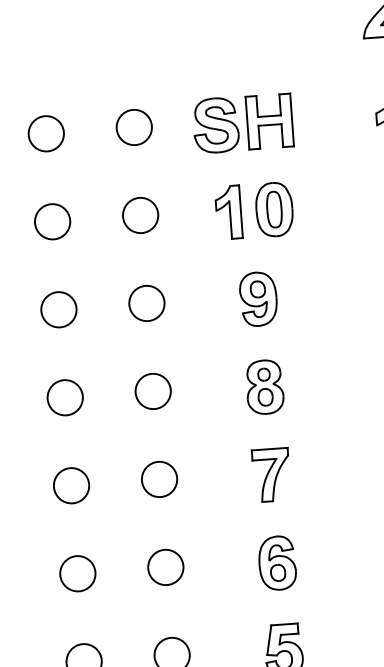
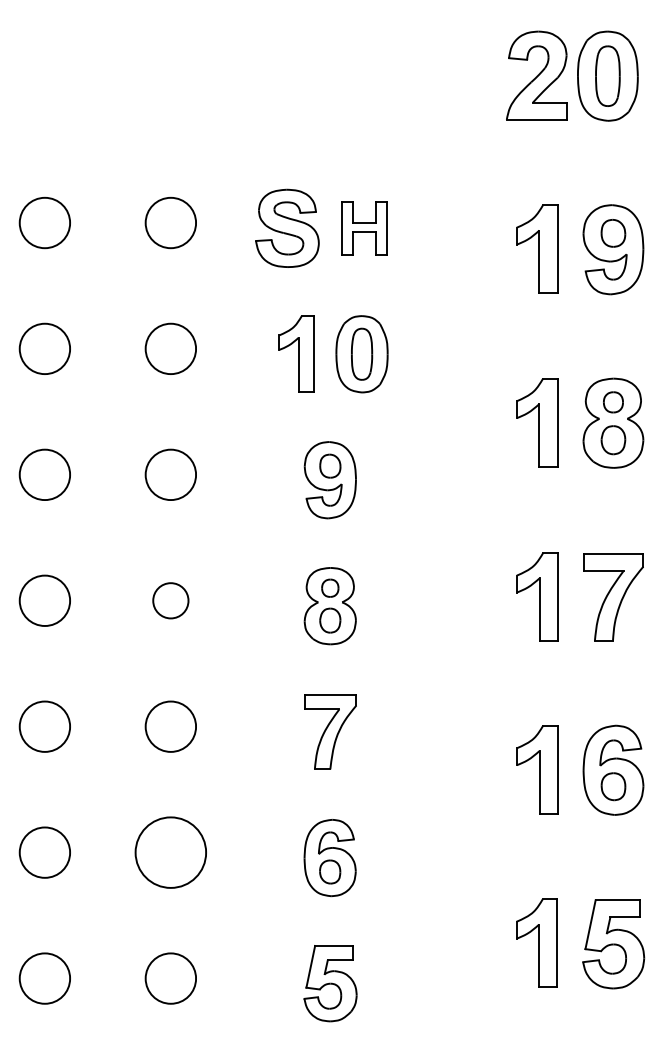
part: (269, 121) -> (363, 228), size x0.7
circle: (152, 391) -> (170, 600), size x0.7
circle: (165, 567) -> (170, 852), size x1.4

